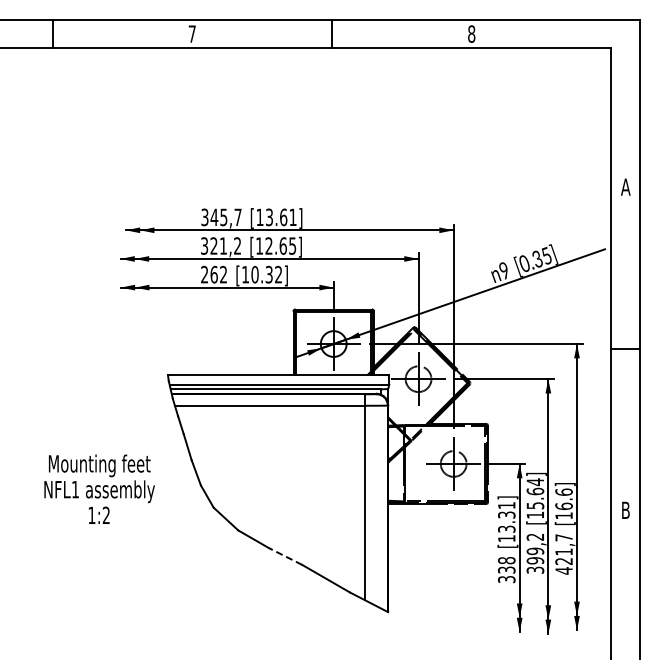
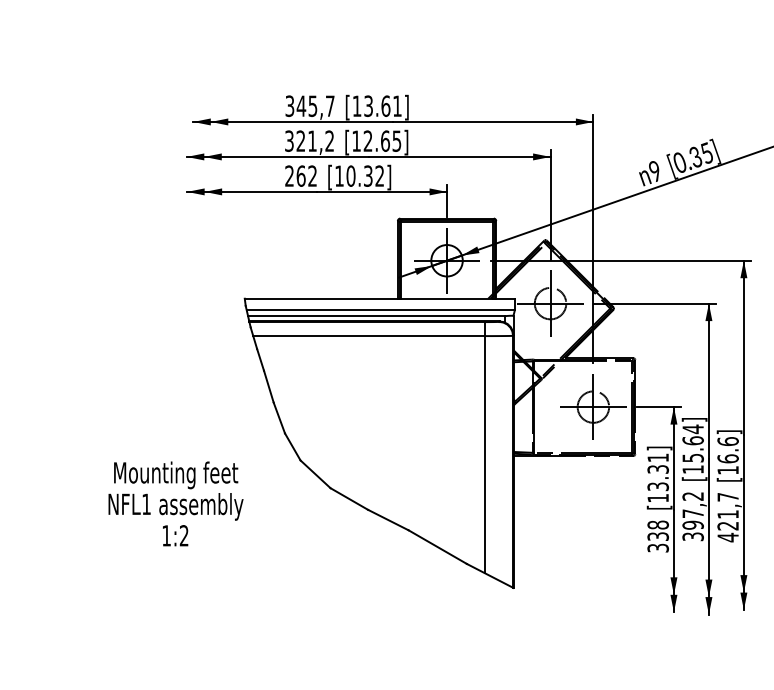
text: (99, 488) -> (175, 502), moved
text: (535, 551) -> (693, 513), 399,2 -> 397,2
line: (285, 556) -> (388, 520), dashed -> solid

